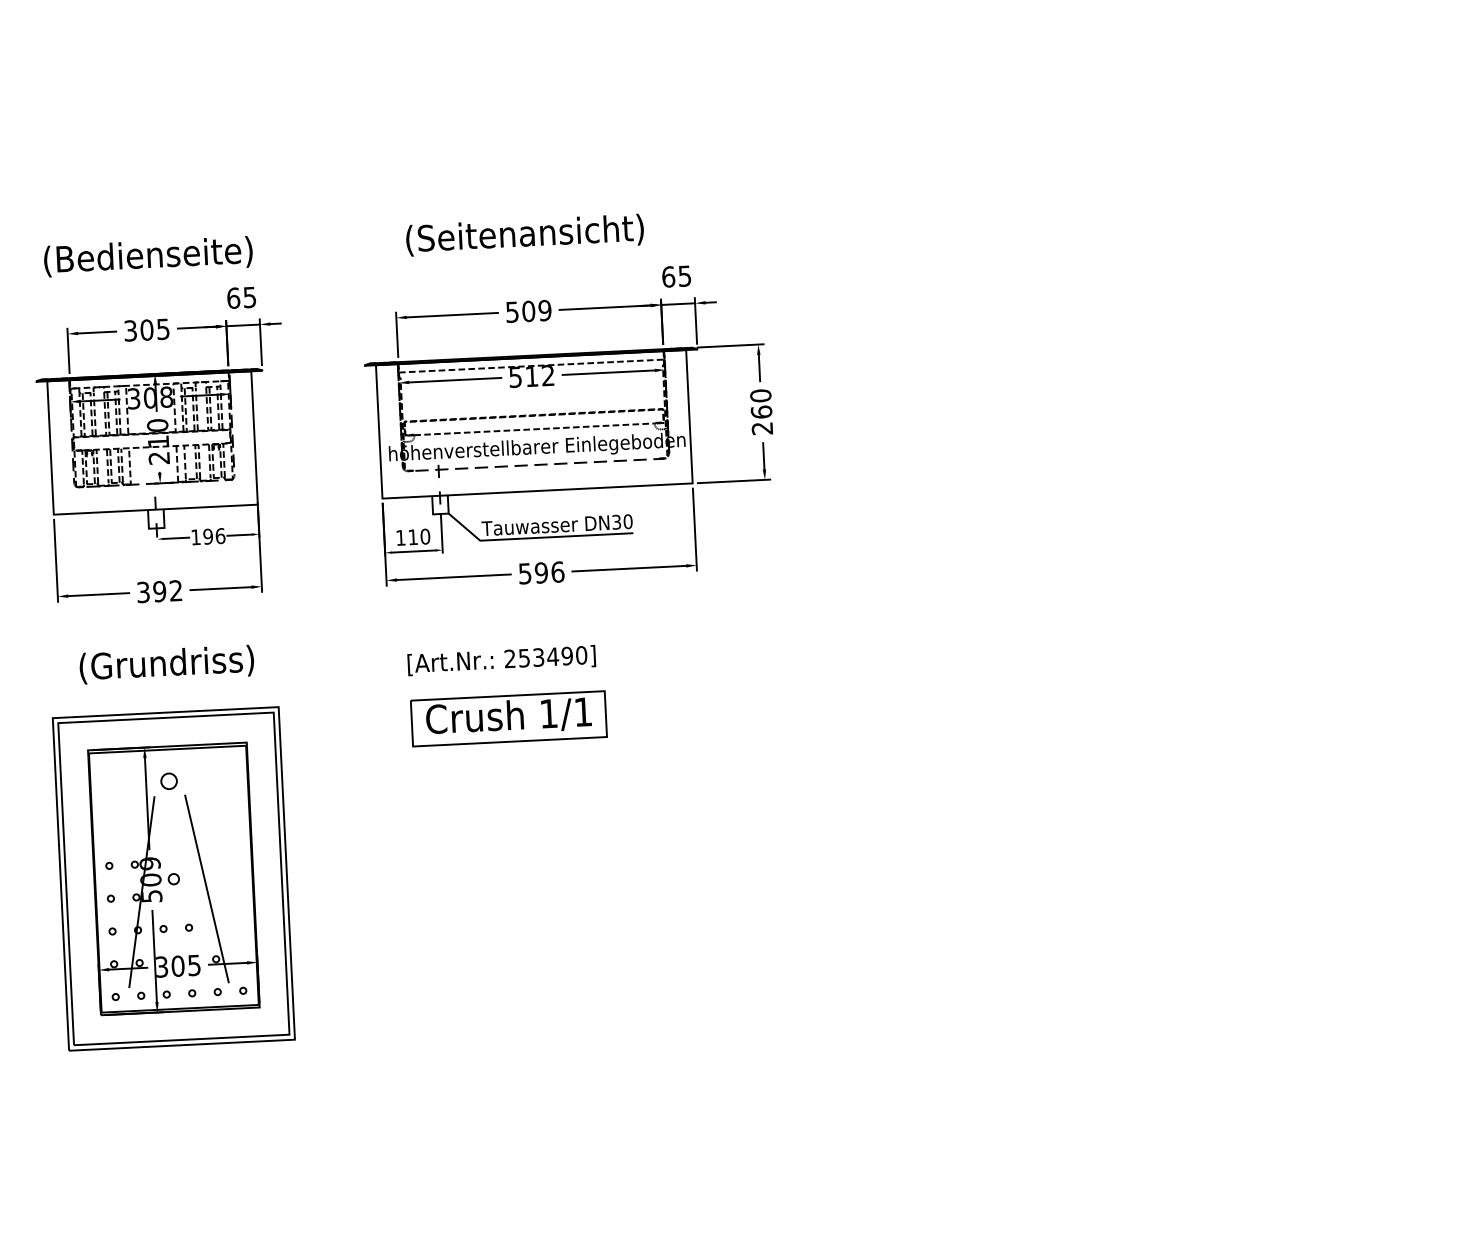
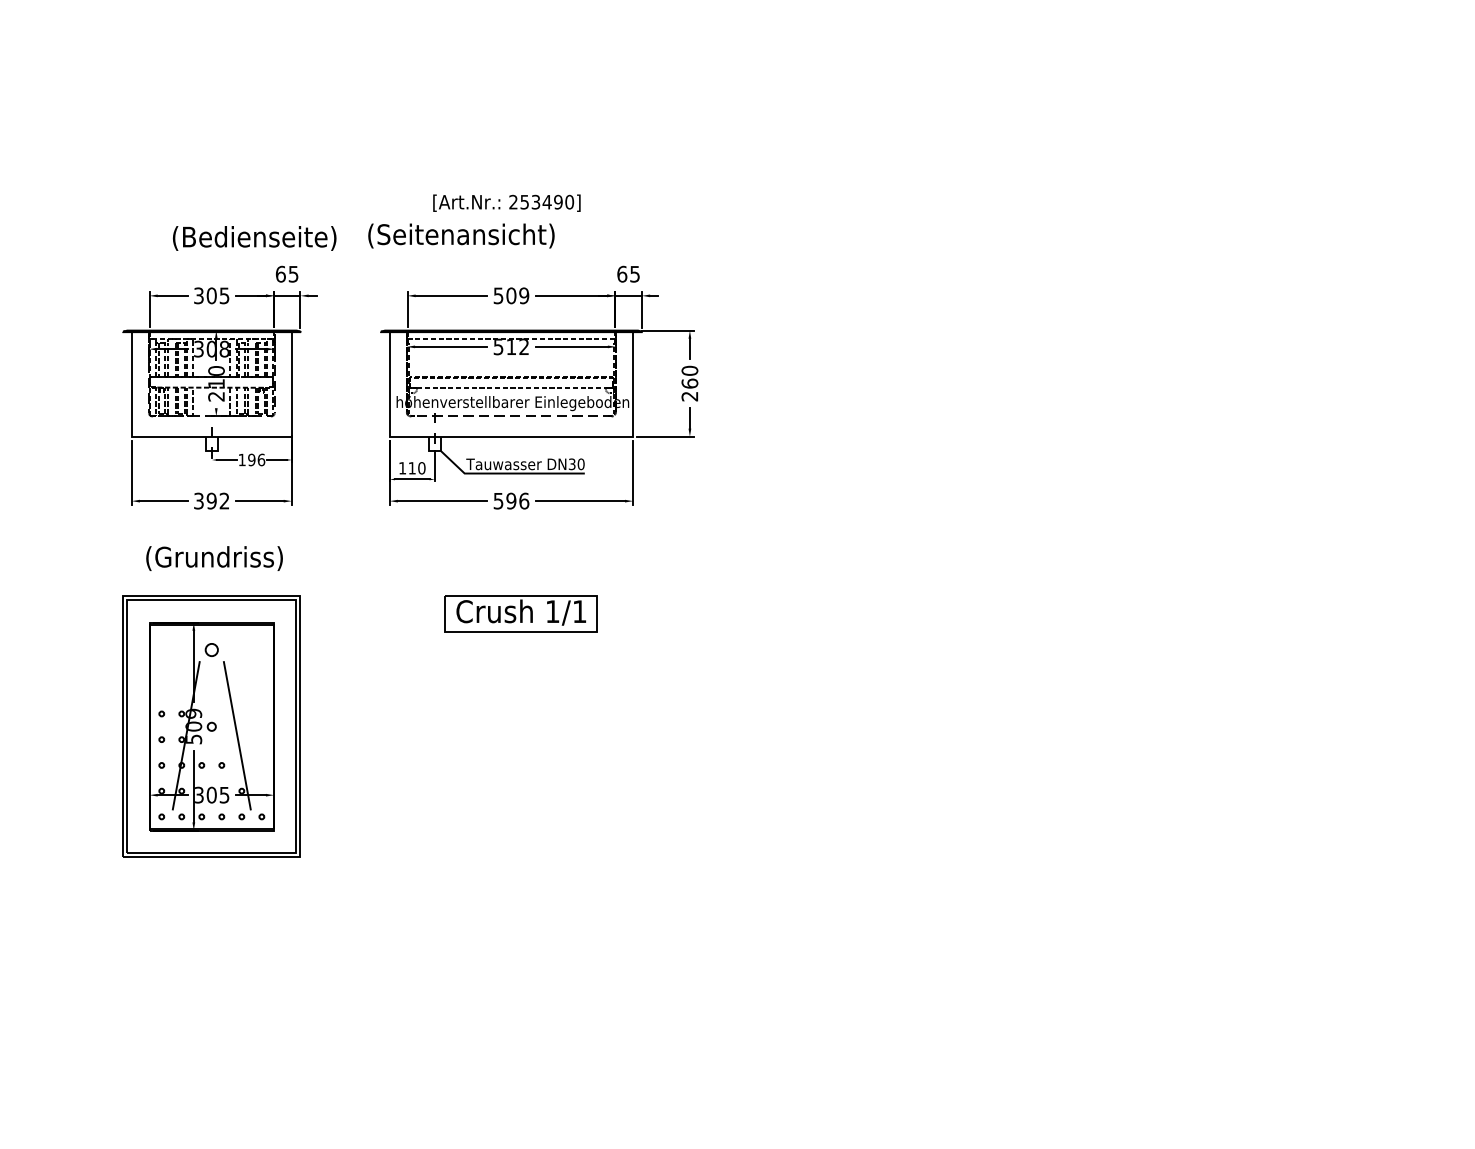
text: (525, 234) -> (461, 235), moved
text: (148, 256) -> (254, 238), moved
text: (501, 659) -> (506, 202), moved
part: (507, 718) -> (520, 613), moved

